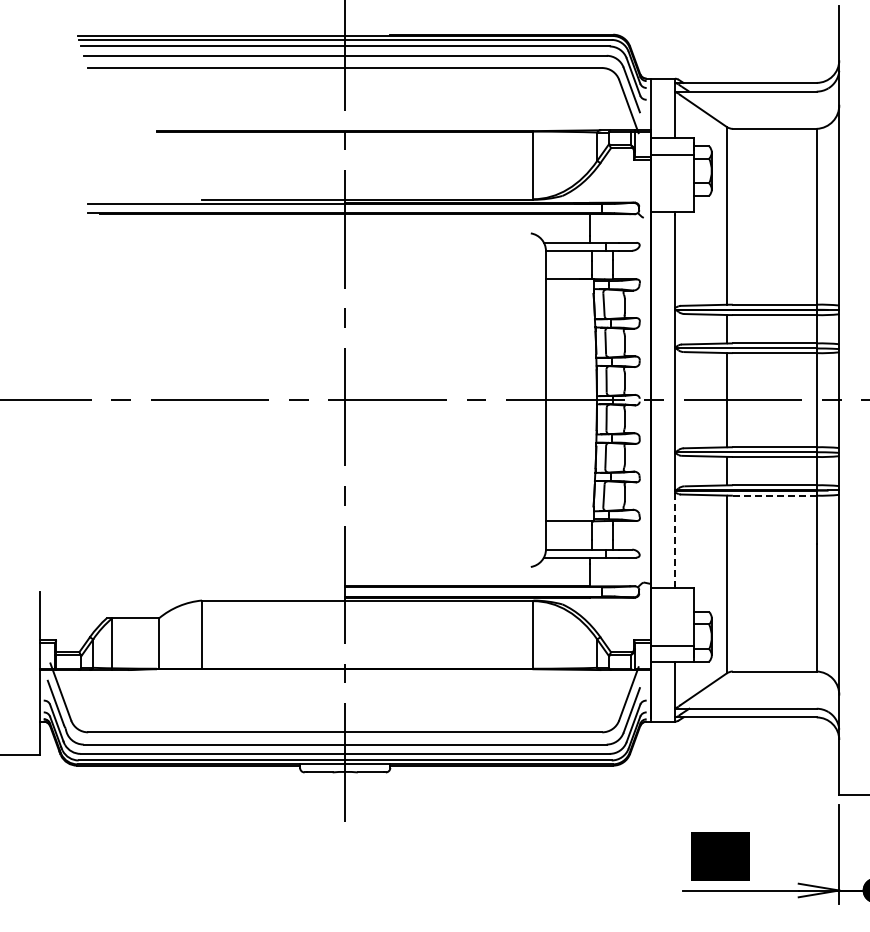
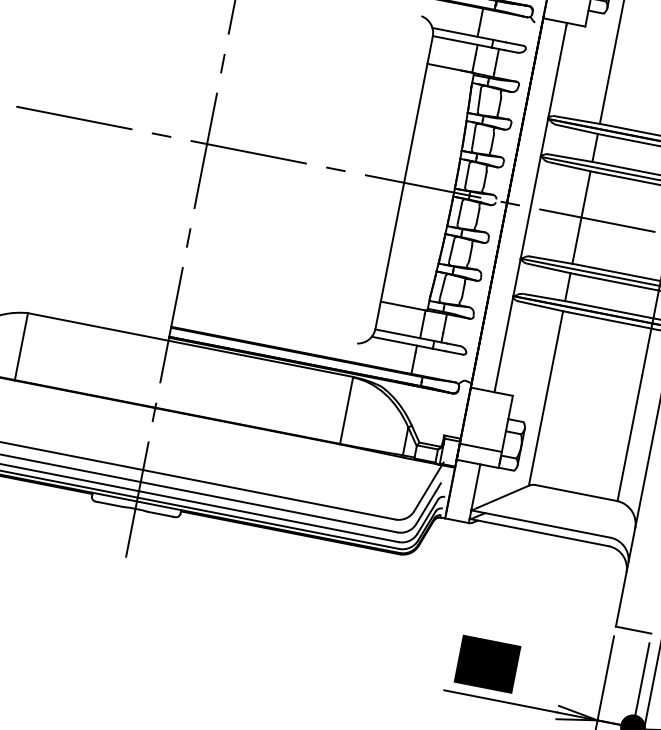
line: (774, 495) -> (610, 320), dashed -> solid
line: (675, 539) -> (504, 344), dashed -> solid

